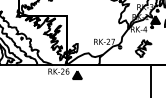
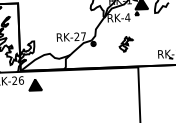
part: (143, 48) -> (126, 44), size x0.62

